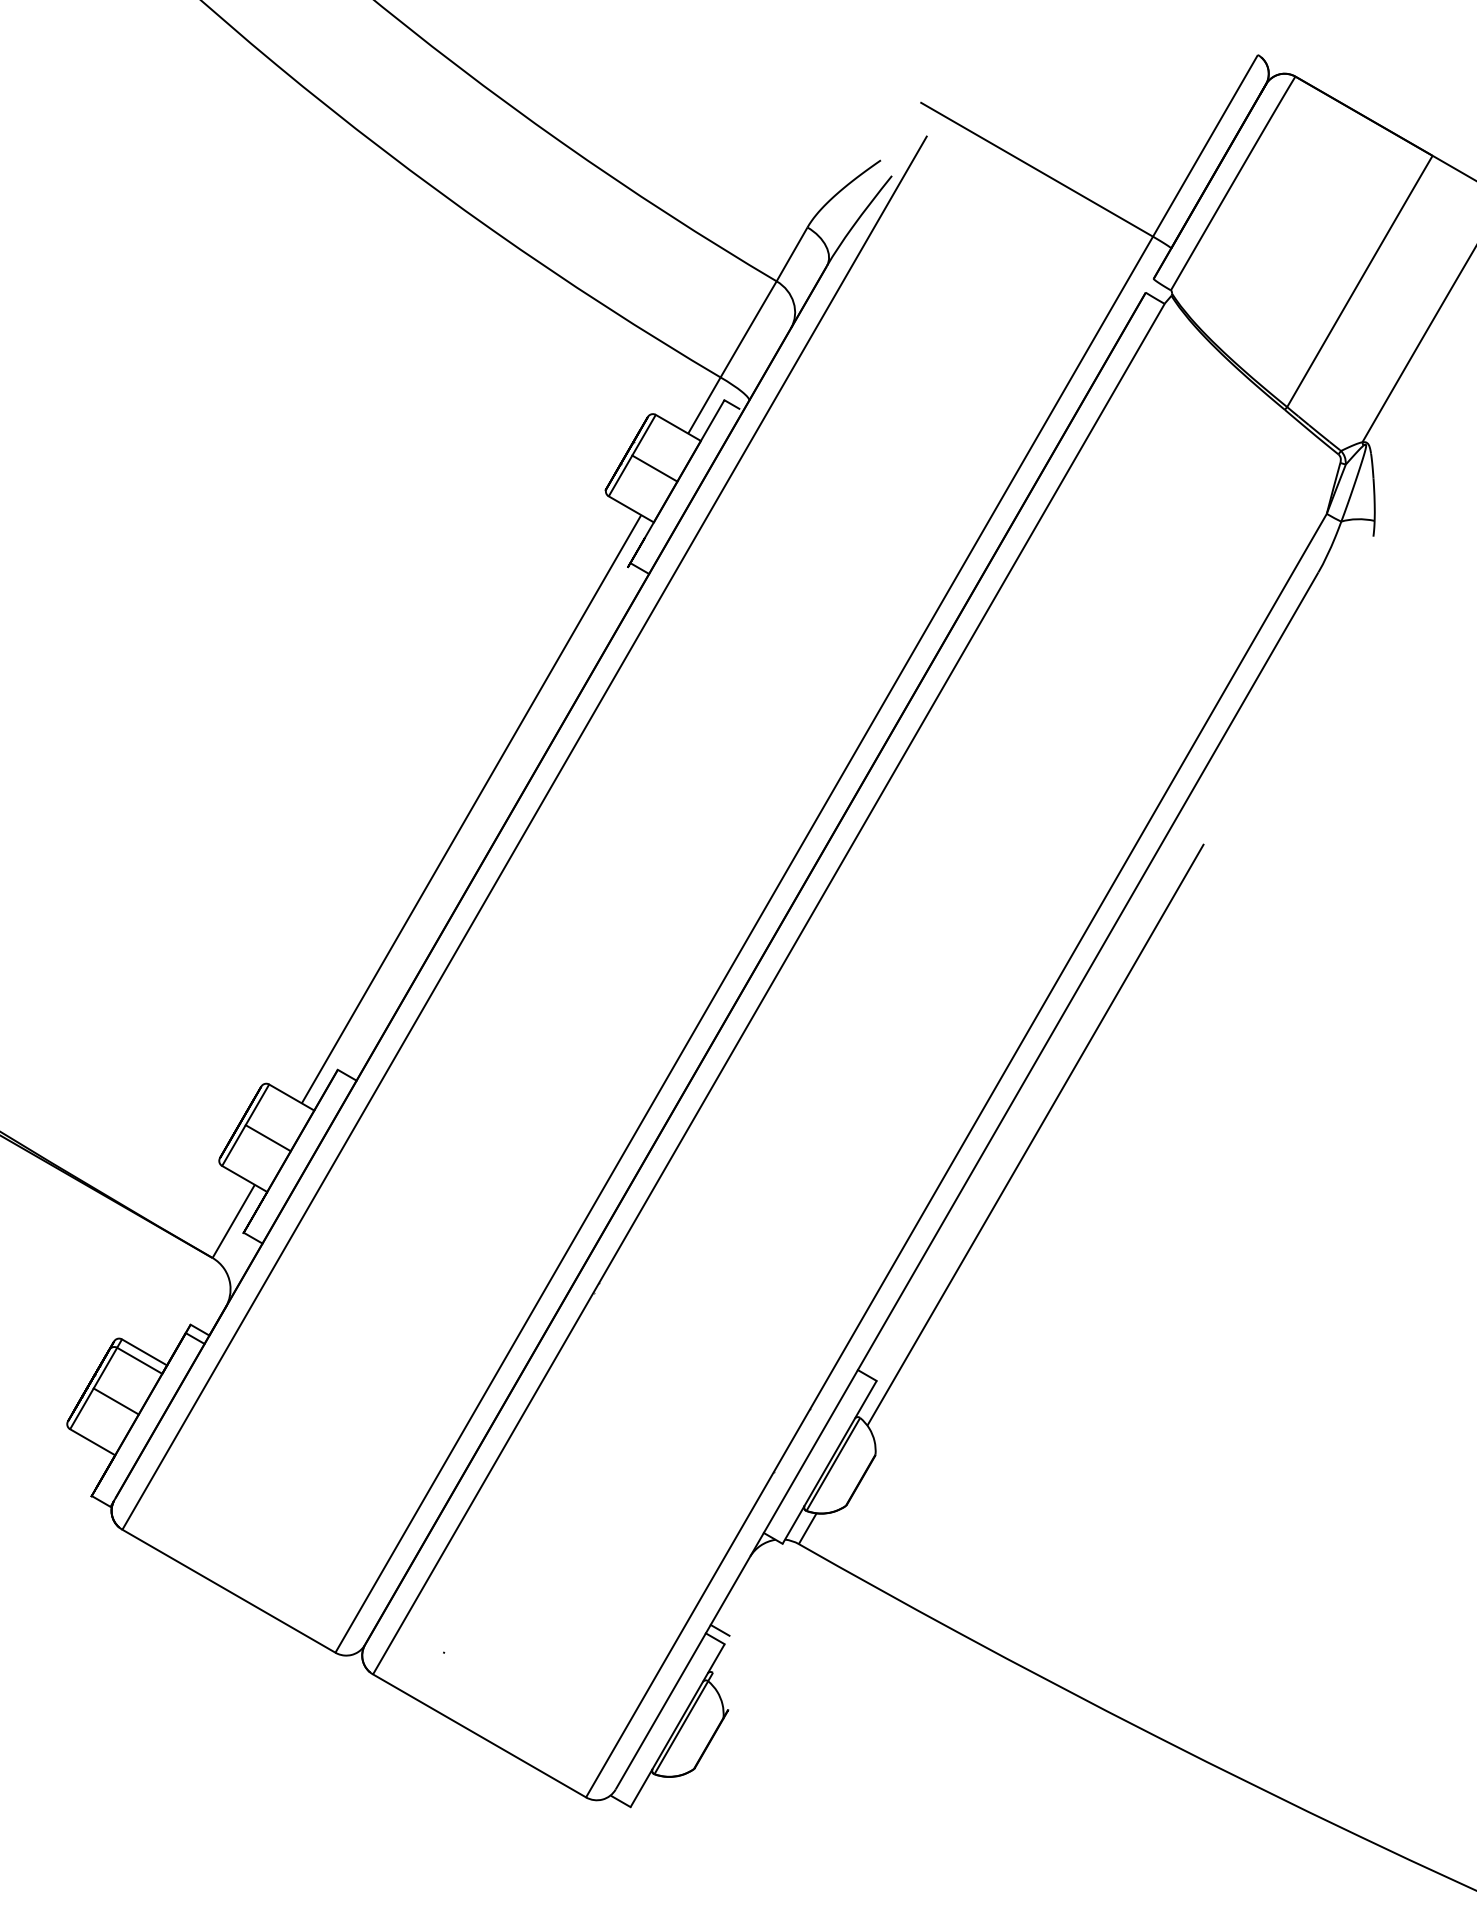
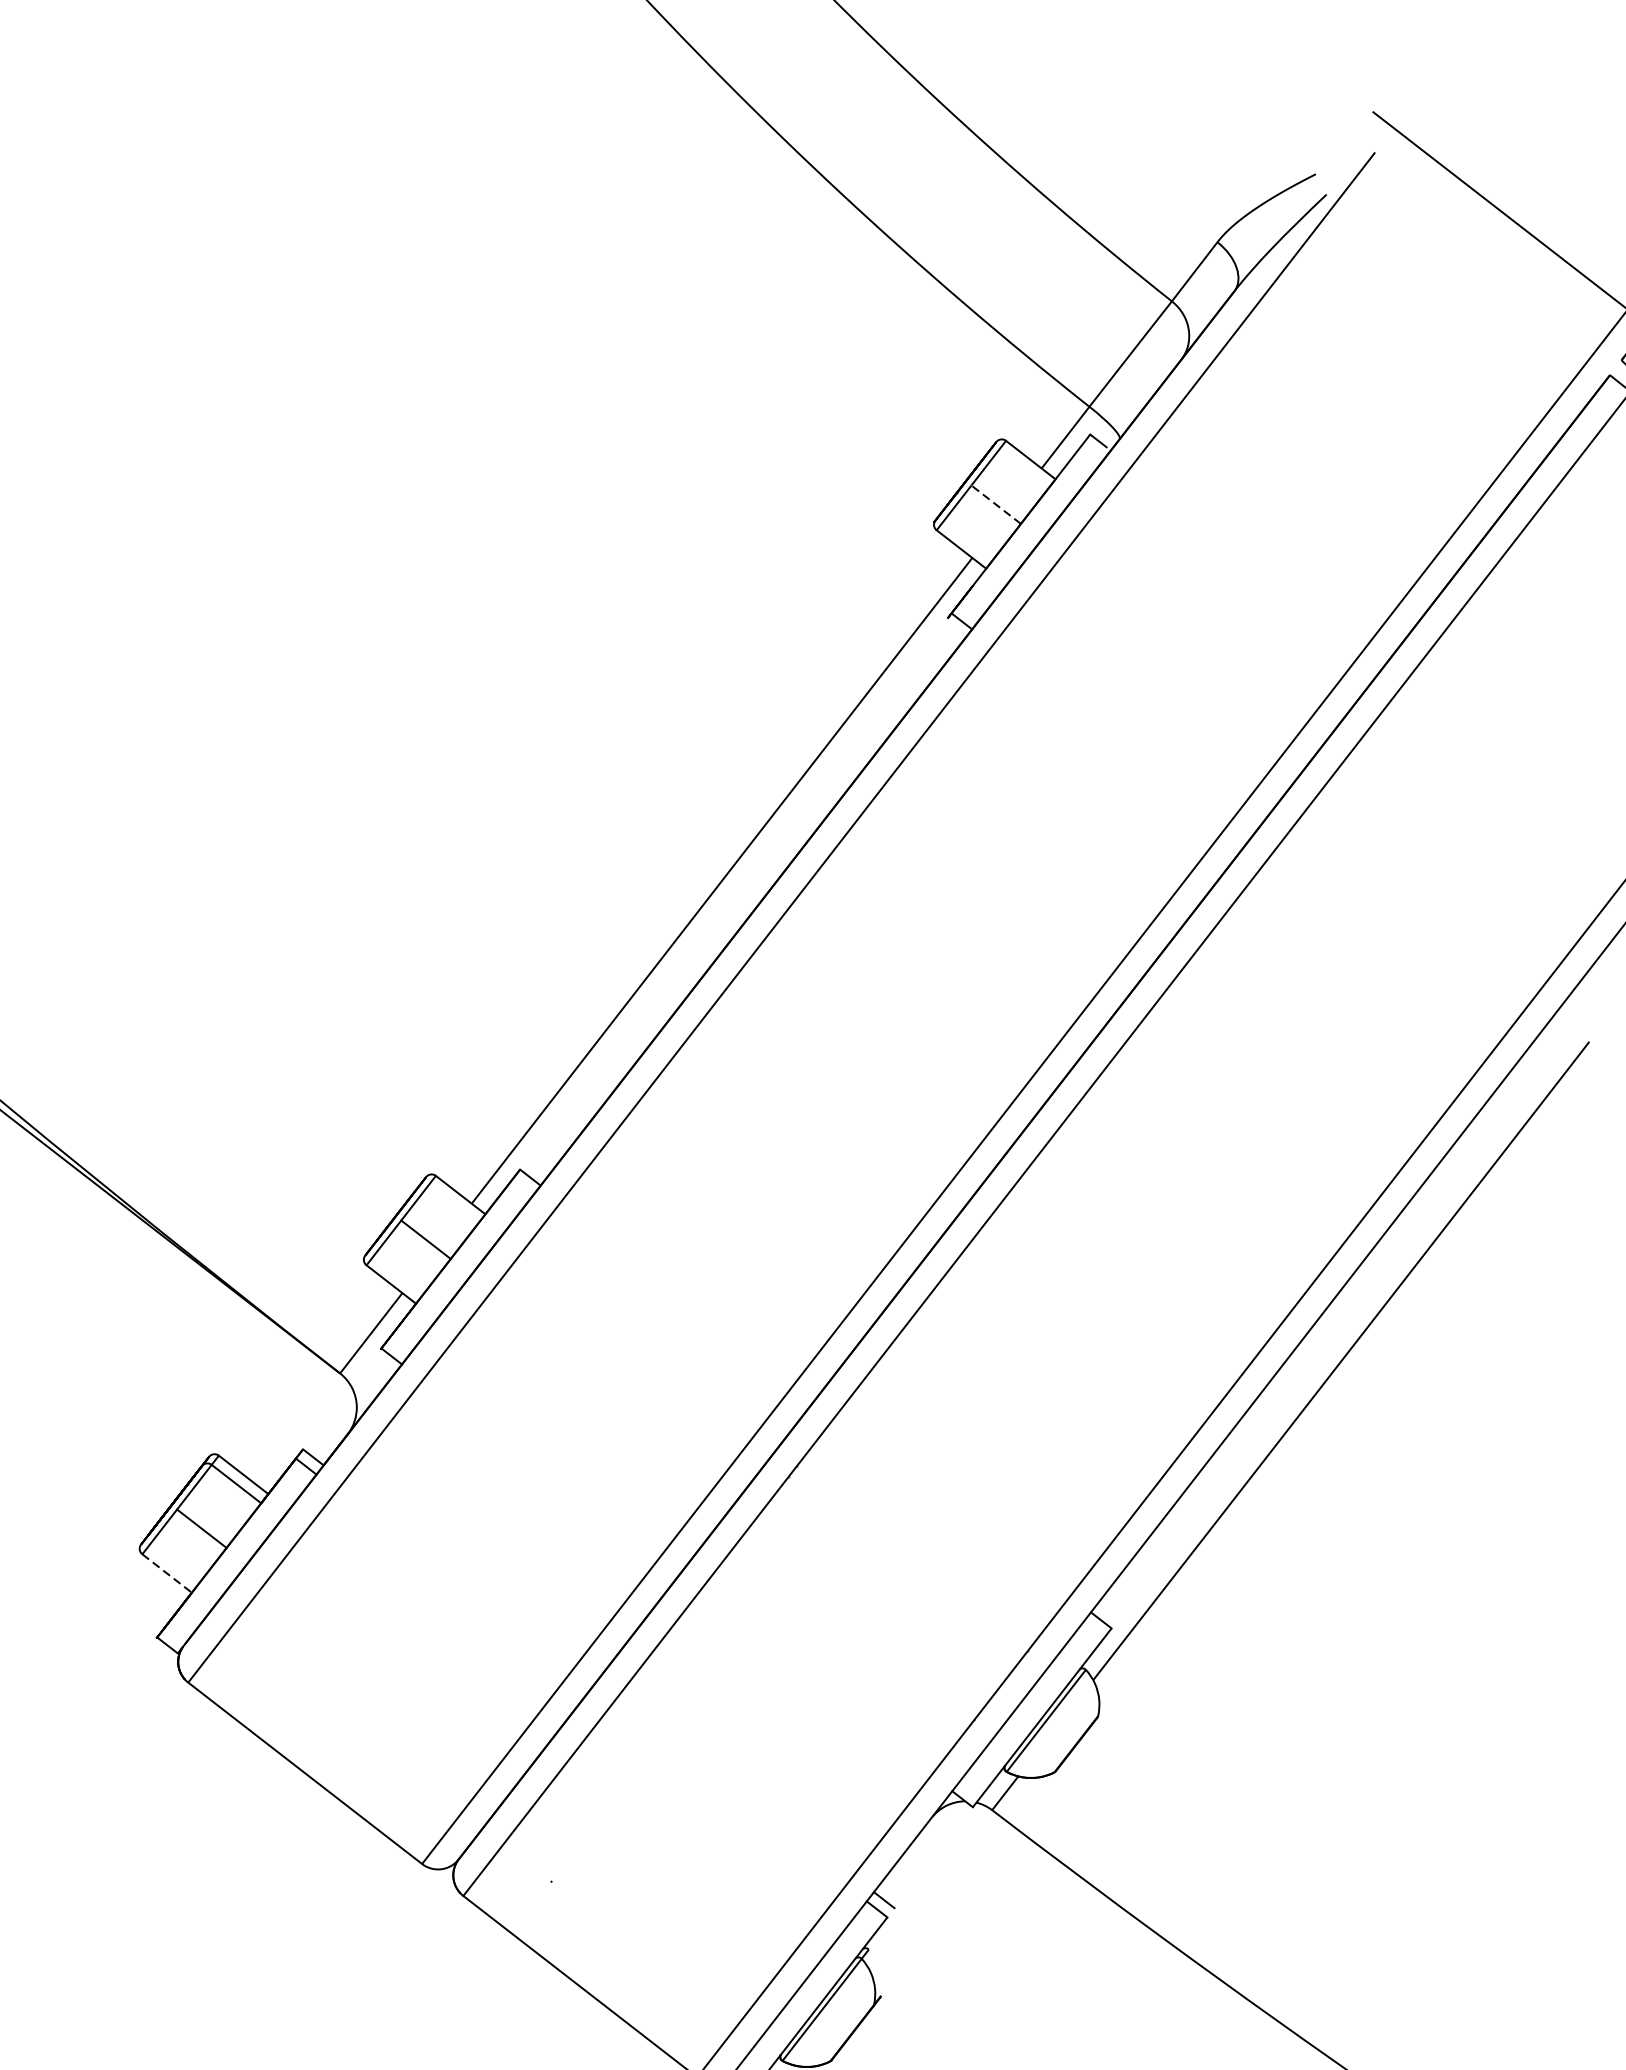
line: (654, 468) -> (995, 504), solid -> dashed
line: (93, 1442) -> (168, 1573), solid -> dashed

